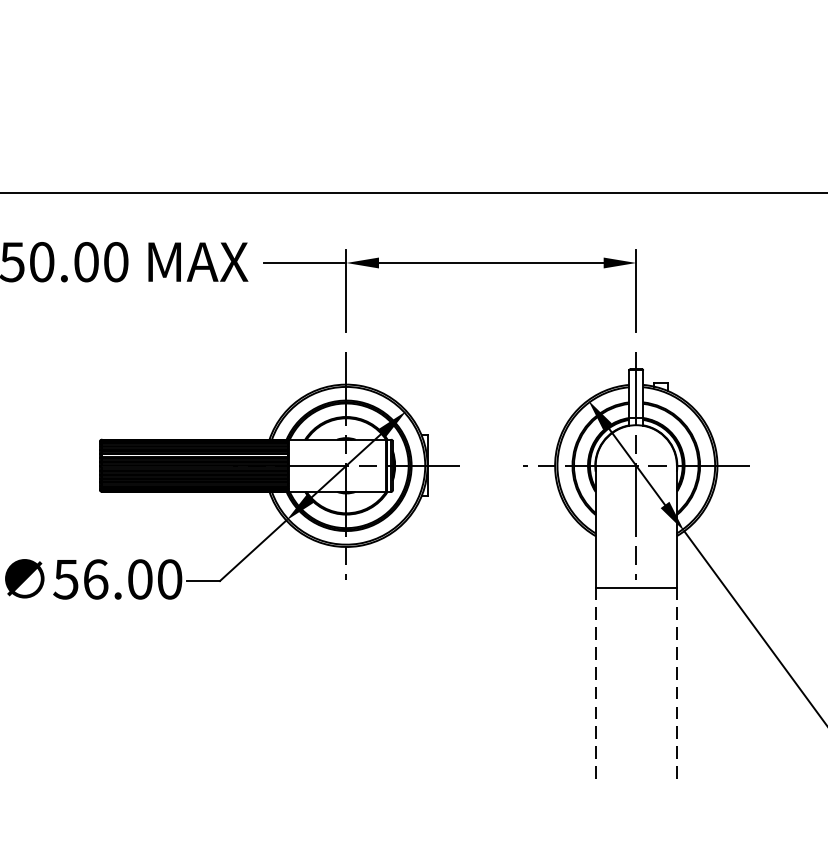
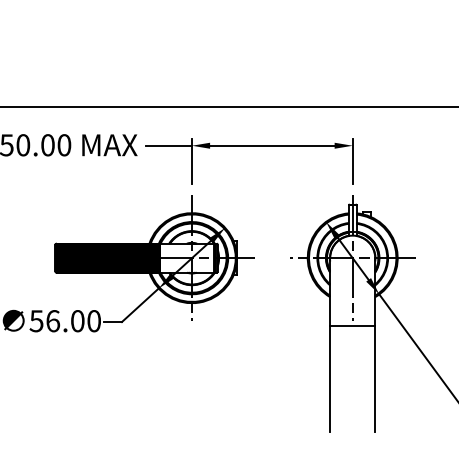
line: (596, 684) -> (330, 379), dashed -> solid
line: (677, 684) -> (375, 379), dashed -> solid

